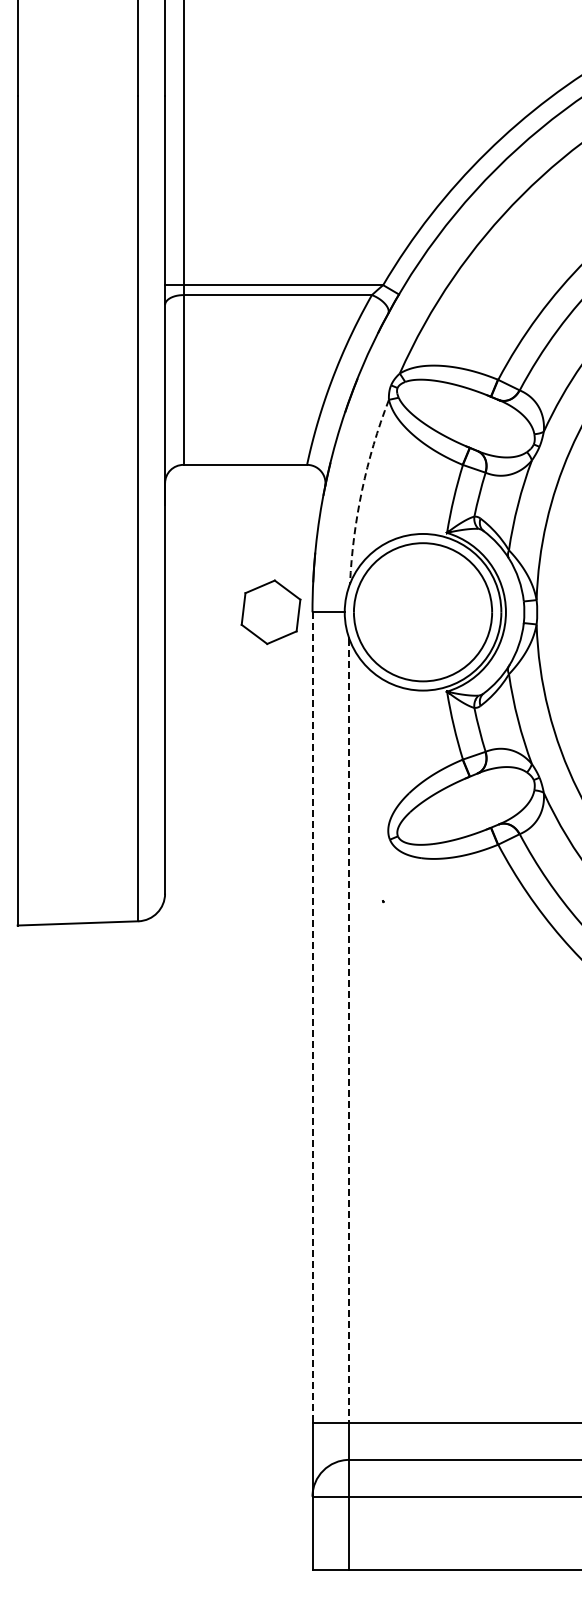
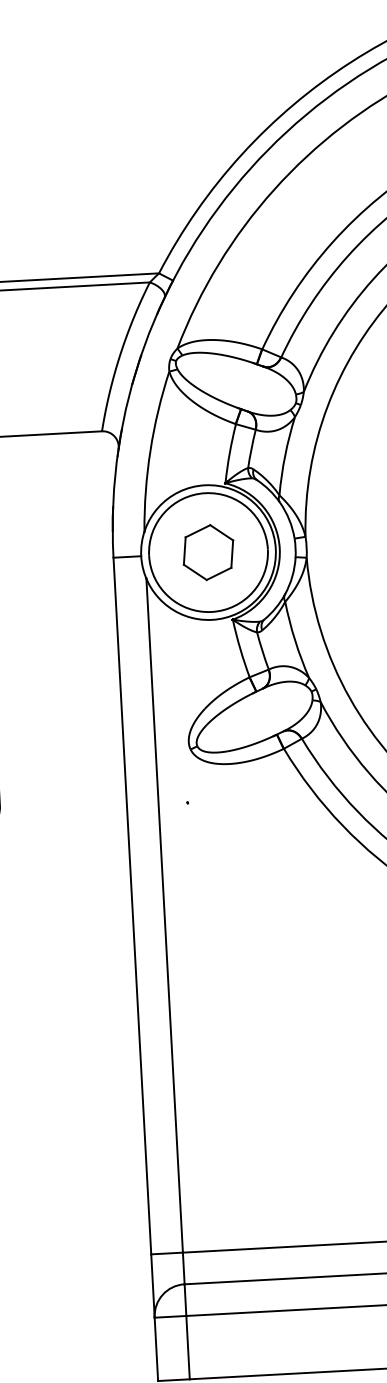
arc: (362, 490) -> (150, 450), dashed -> solid
part: (270, 611) -> (208, 551), moved
line: (312, 1018) -> (132, 906), dashed -> solid
line: (349, 1031) -> (164, 916), dashed -> solid

